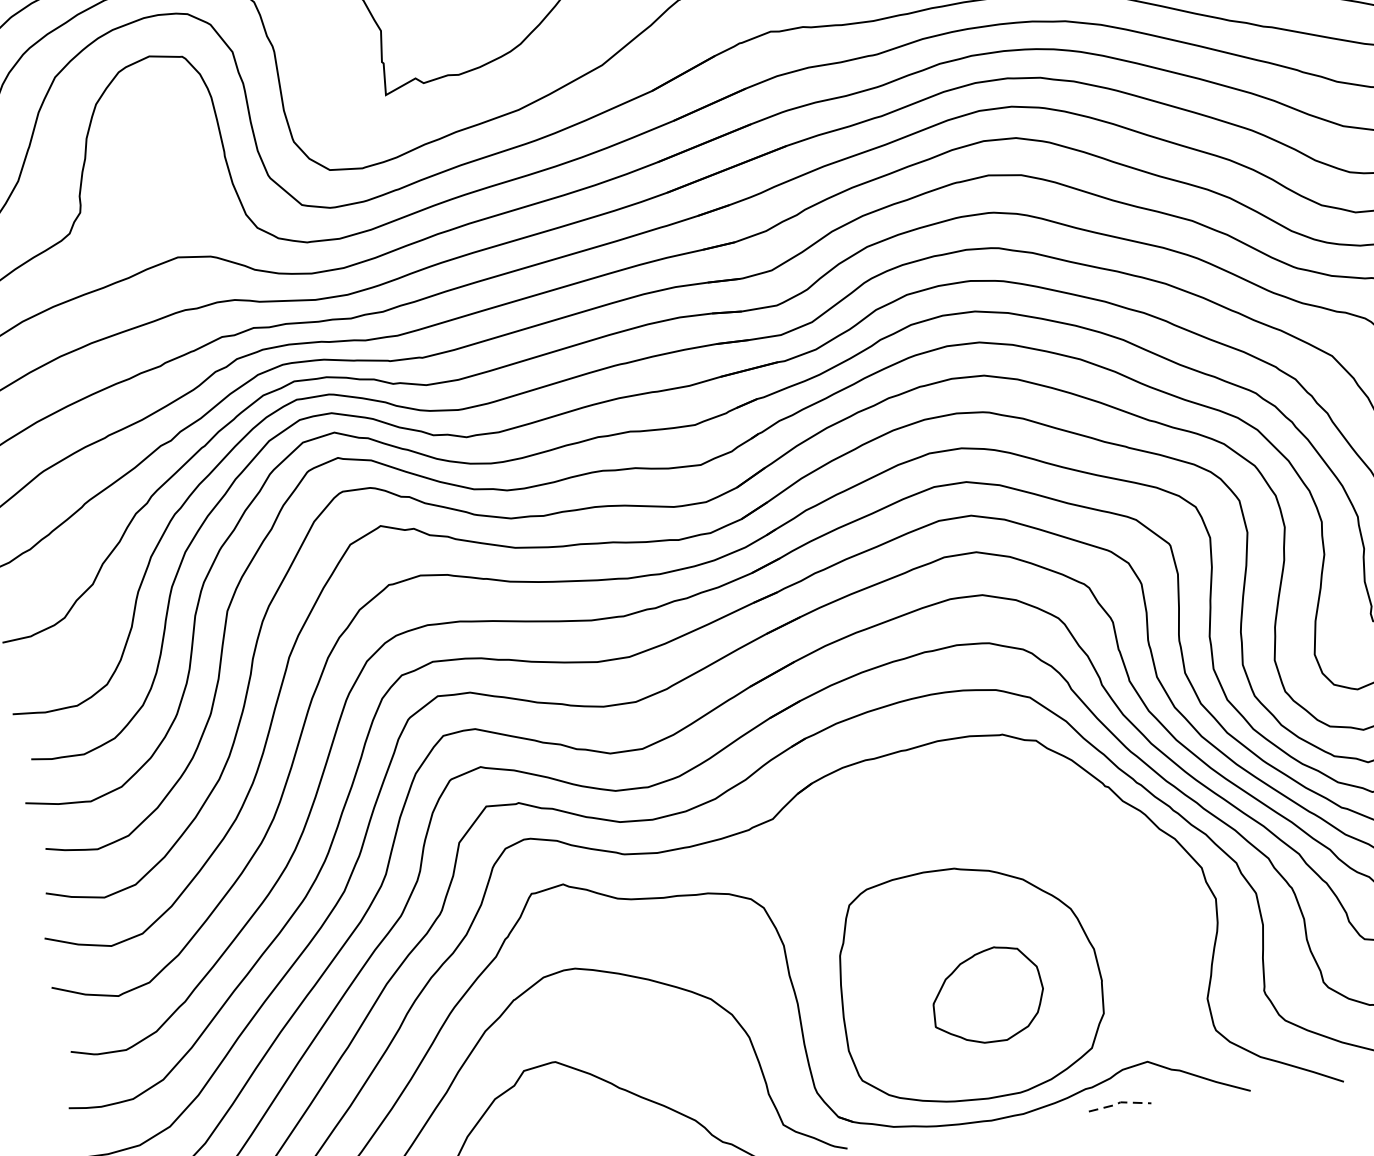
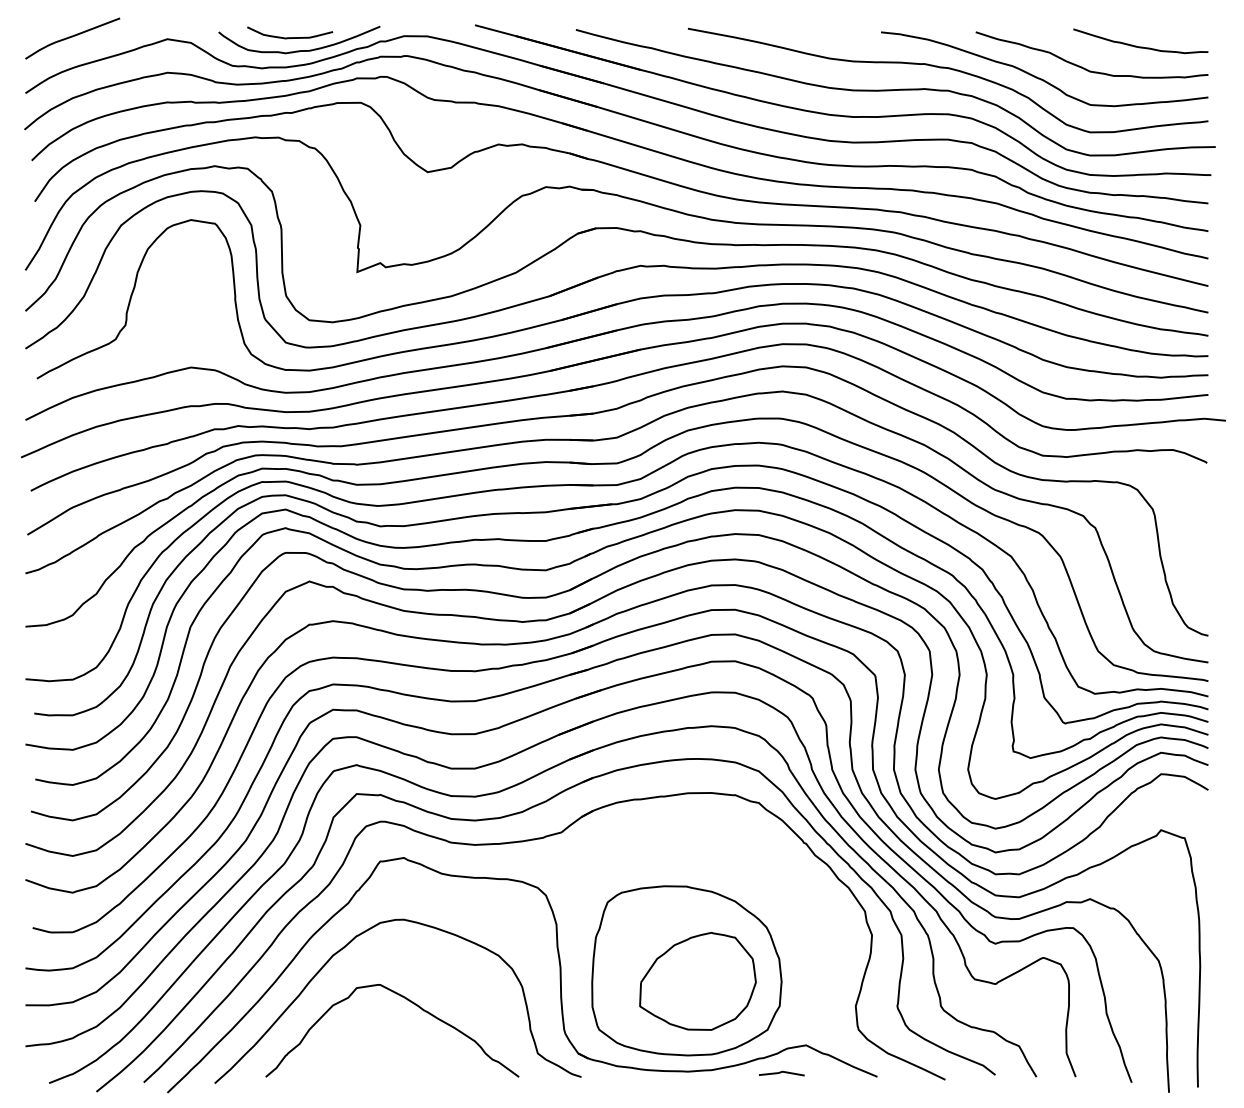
part: (986, 994) -> (697, 980), size x1.43
line: (1118, 1102) -> (781, 1071), dashed -> solid

